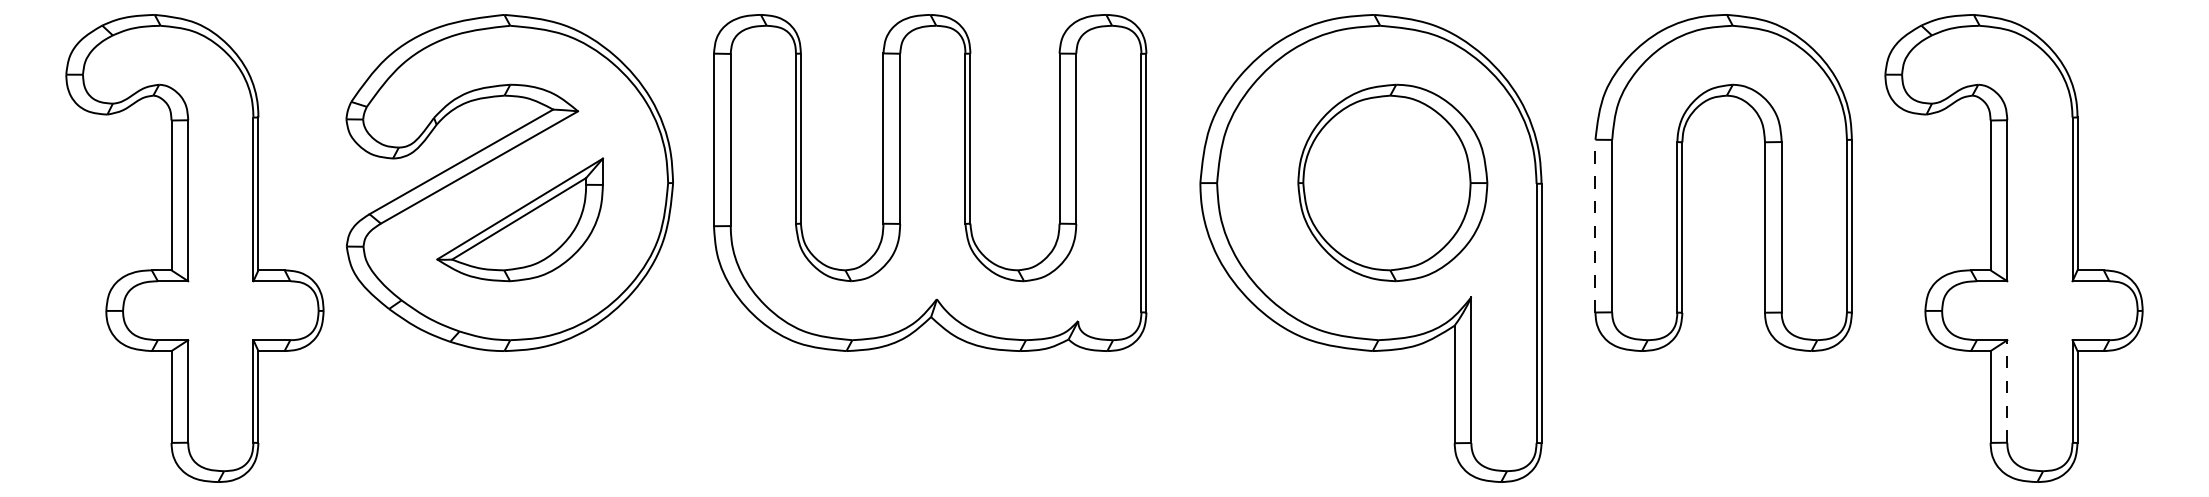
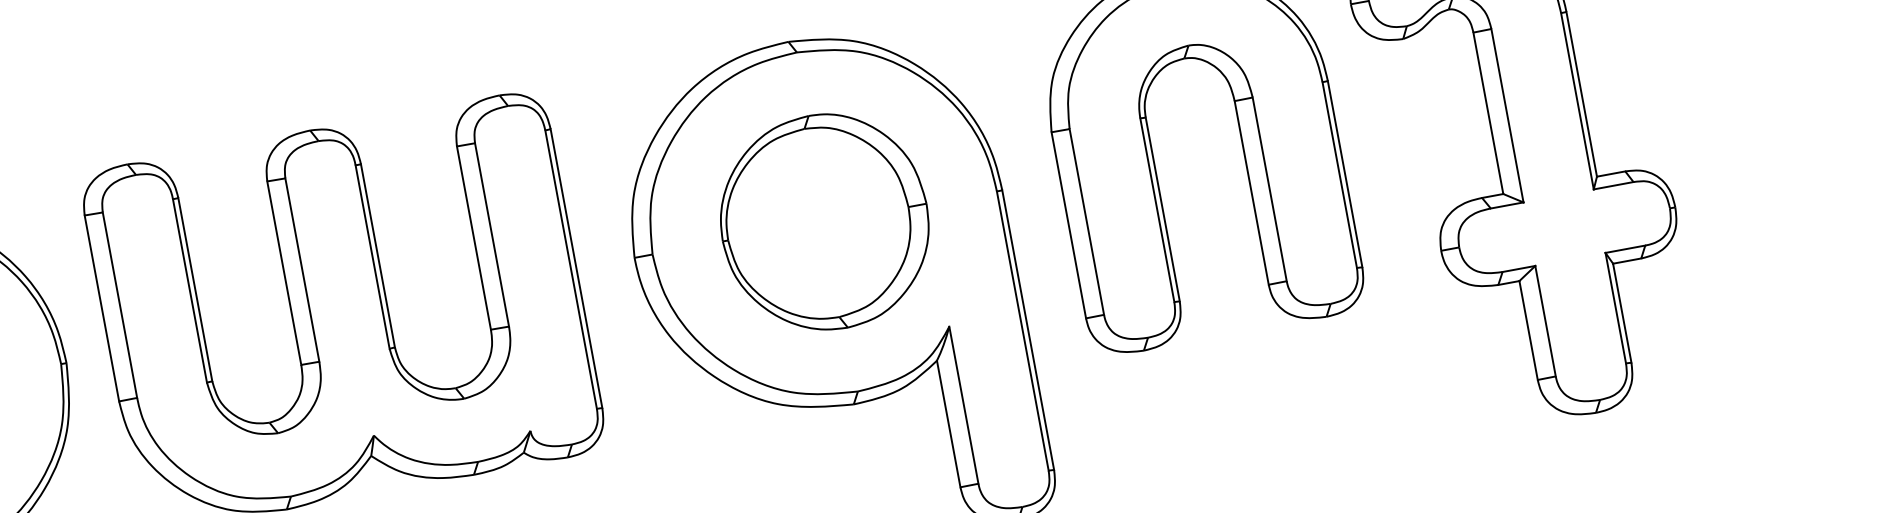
part: (1392, 182) -> (824, 222), moved
line: (1595, 225) -> (1068, 224), dashed -> solid
line: (2007, 390) -> (1545, 320), dashed -> solid

